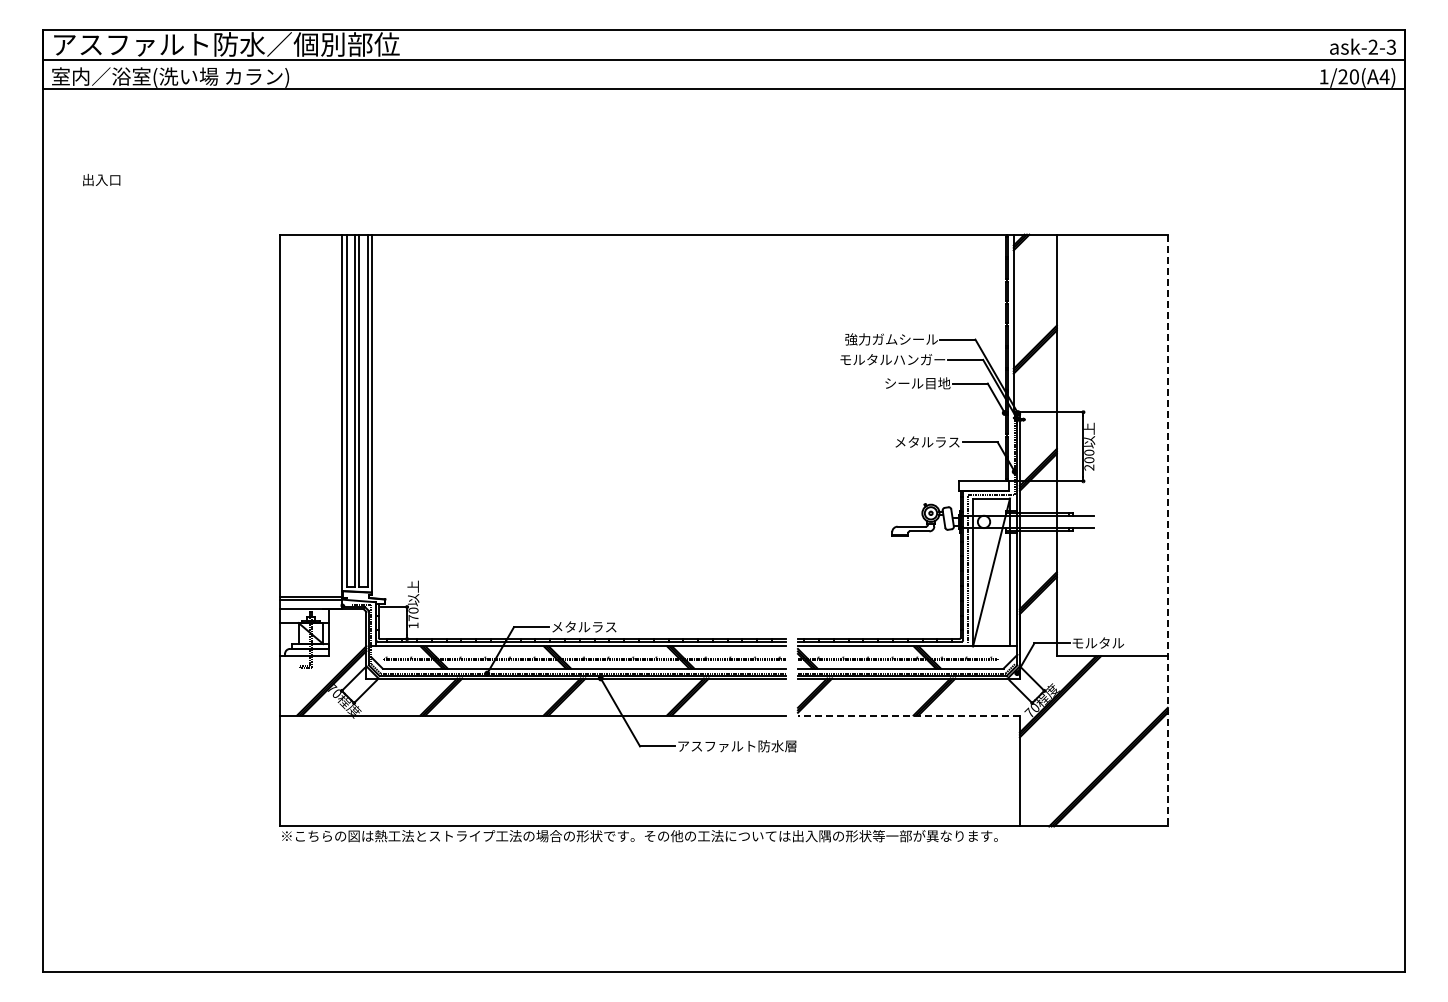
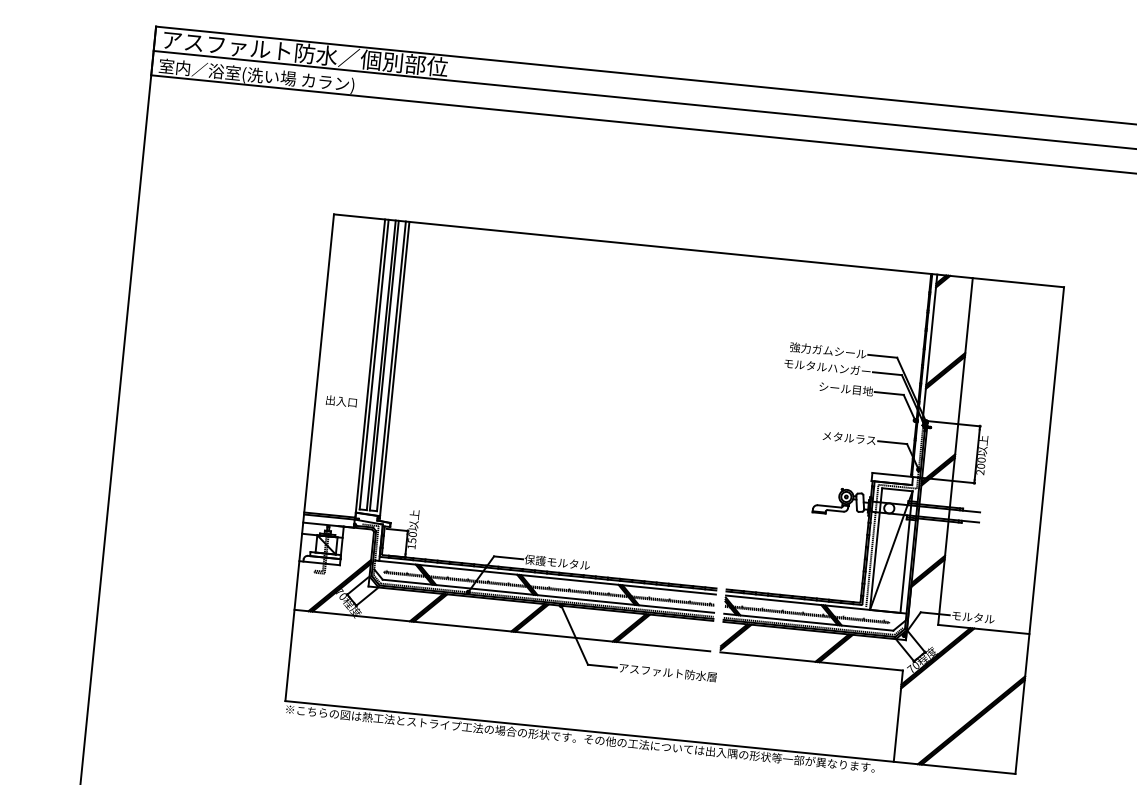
text: (101, 180) -> (341, 401), moved
line: (1167, 530) -> (1039, 530), dashed -> solid
text: (413, 618) -> (412, 540), 170 -> 150
text: (590, 626) -> (557, 562), メタルラス -> 保護モルタル
line: (908, 715) -> (811, 661), dashed -> solid

